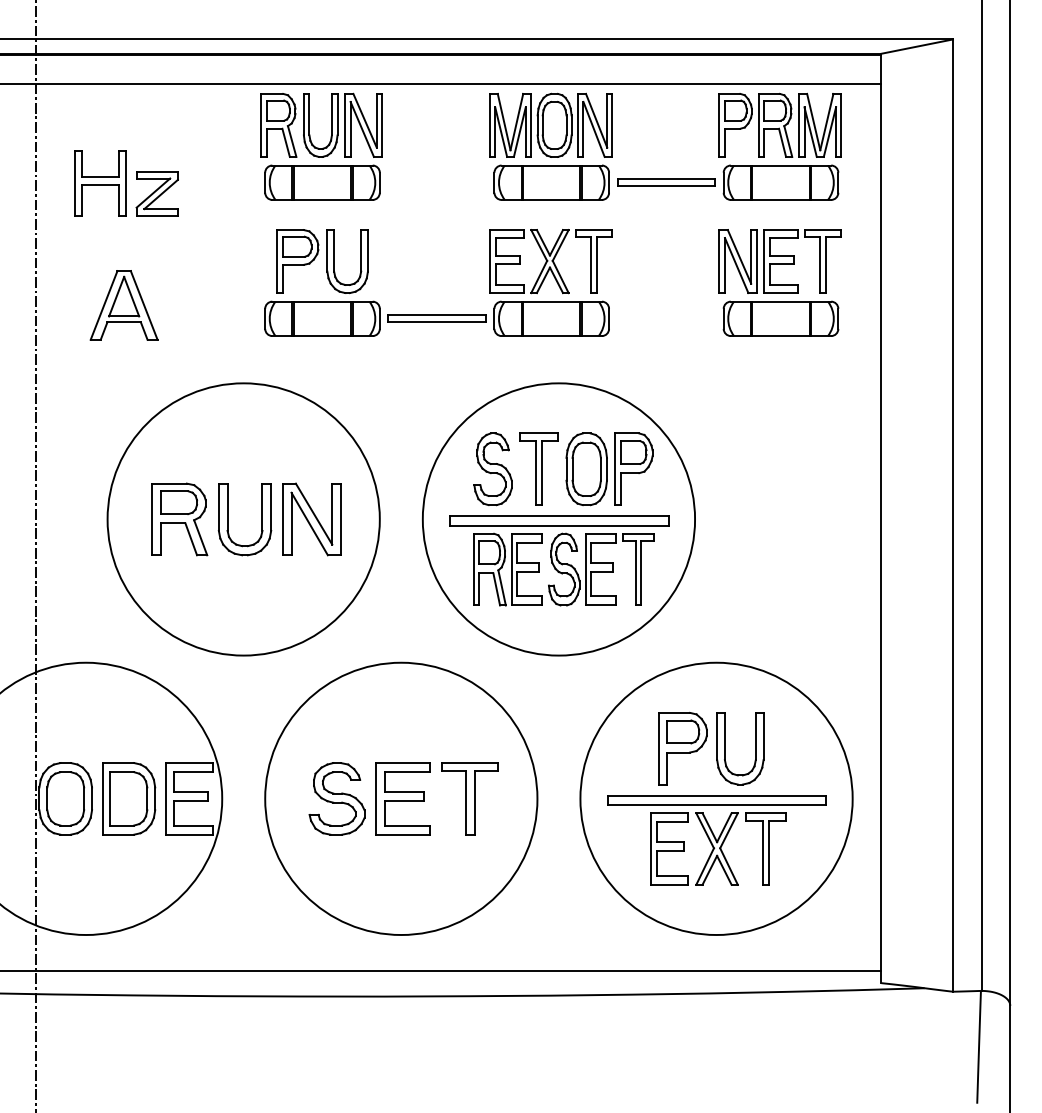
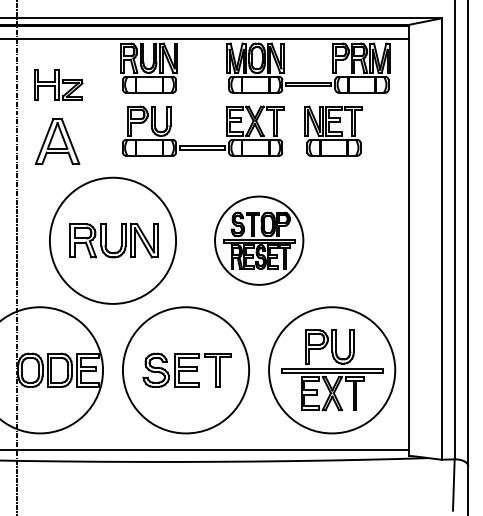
part: (779, 281) -> (333, 130), moved
part: (124, 305) -> (57, 141), size x1.4
part: (559, 518) -> (259, 240), size x0.7

